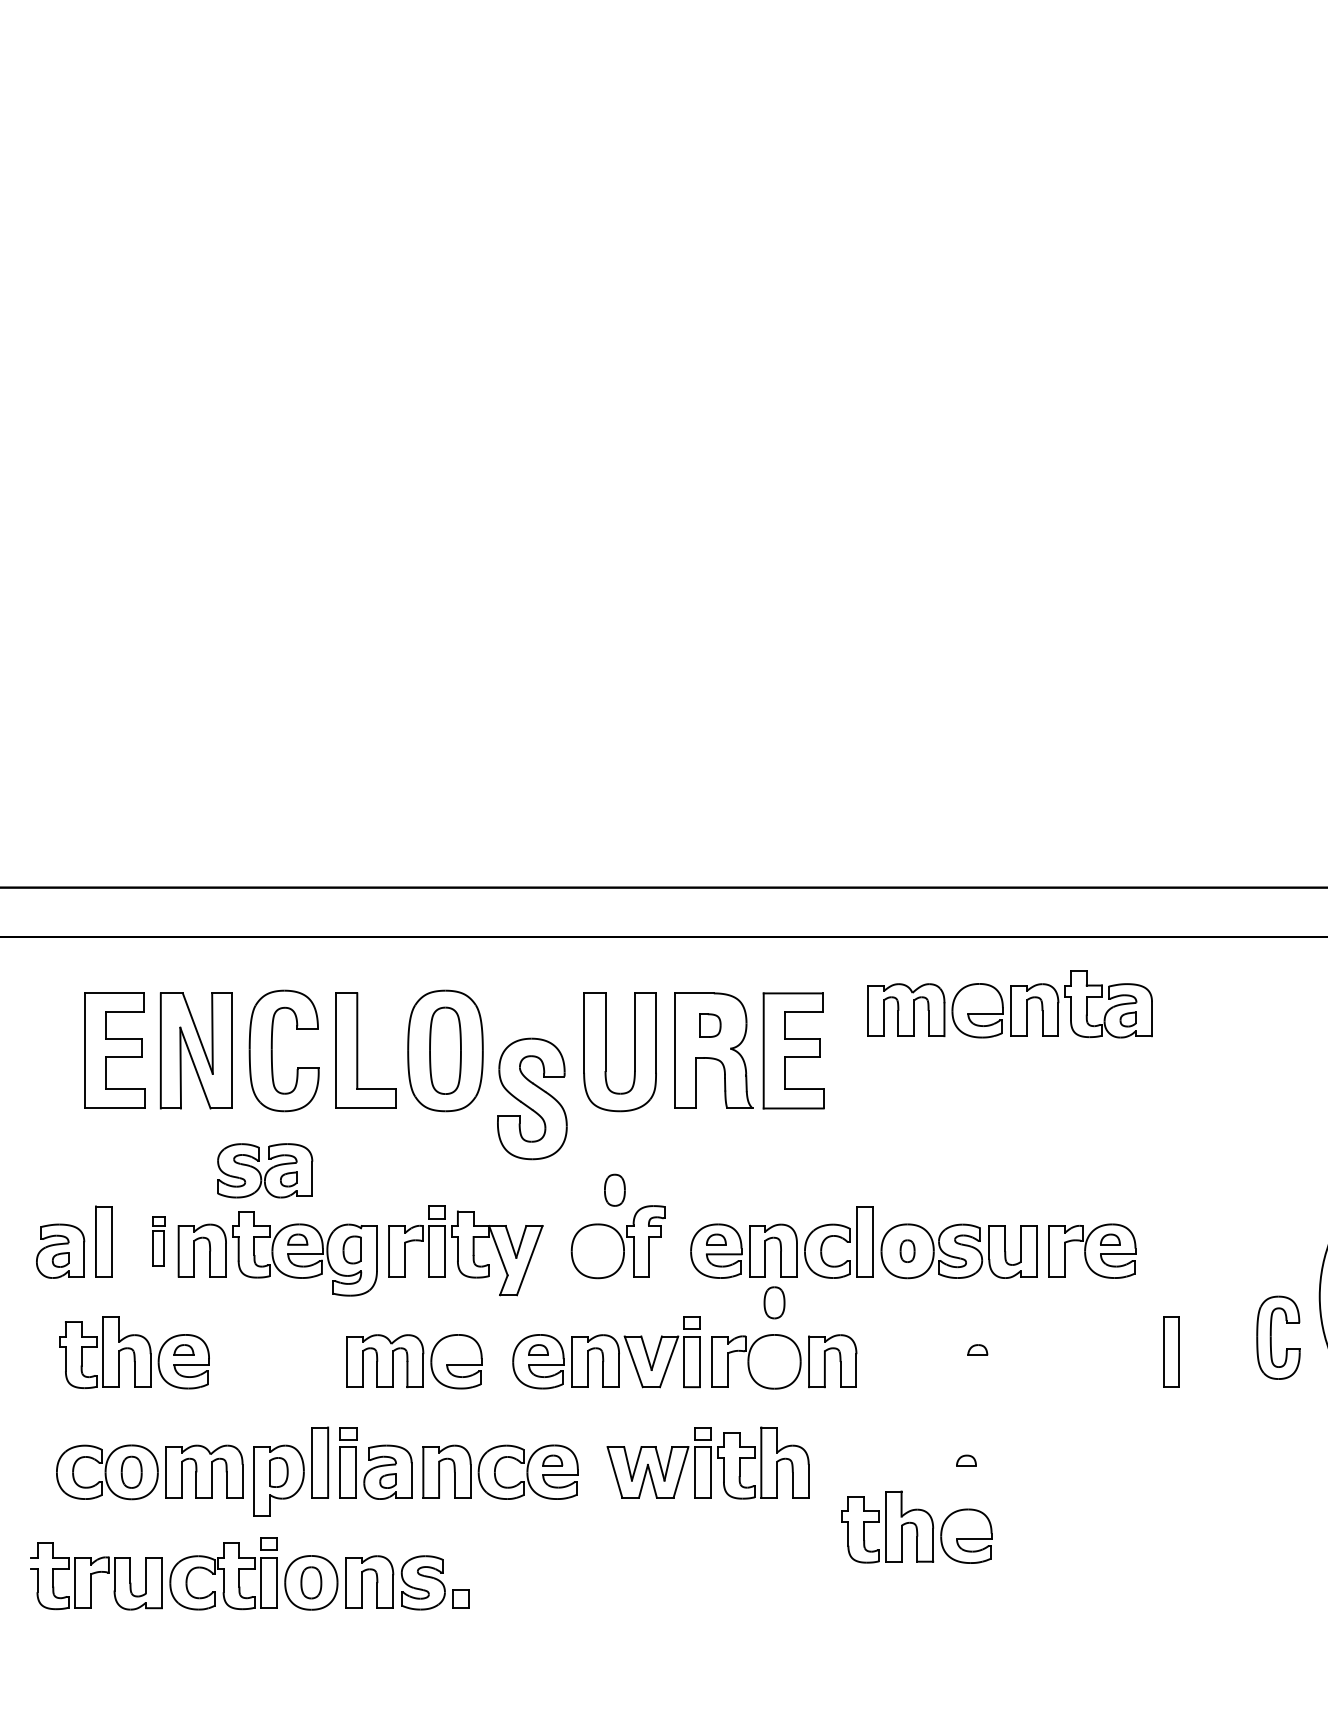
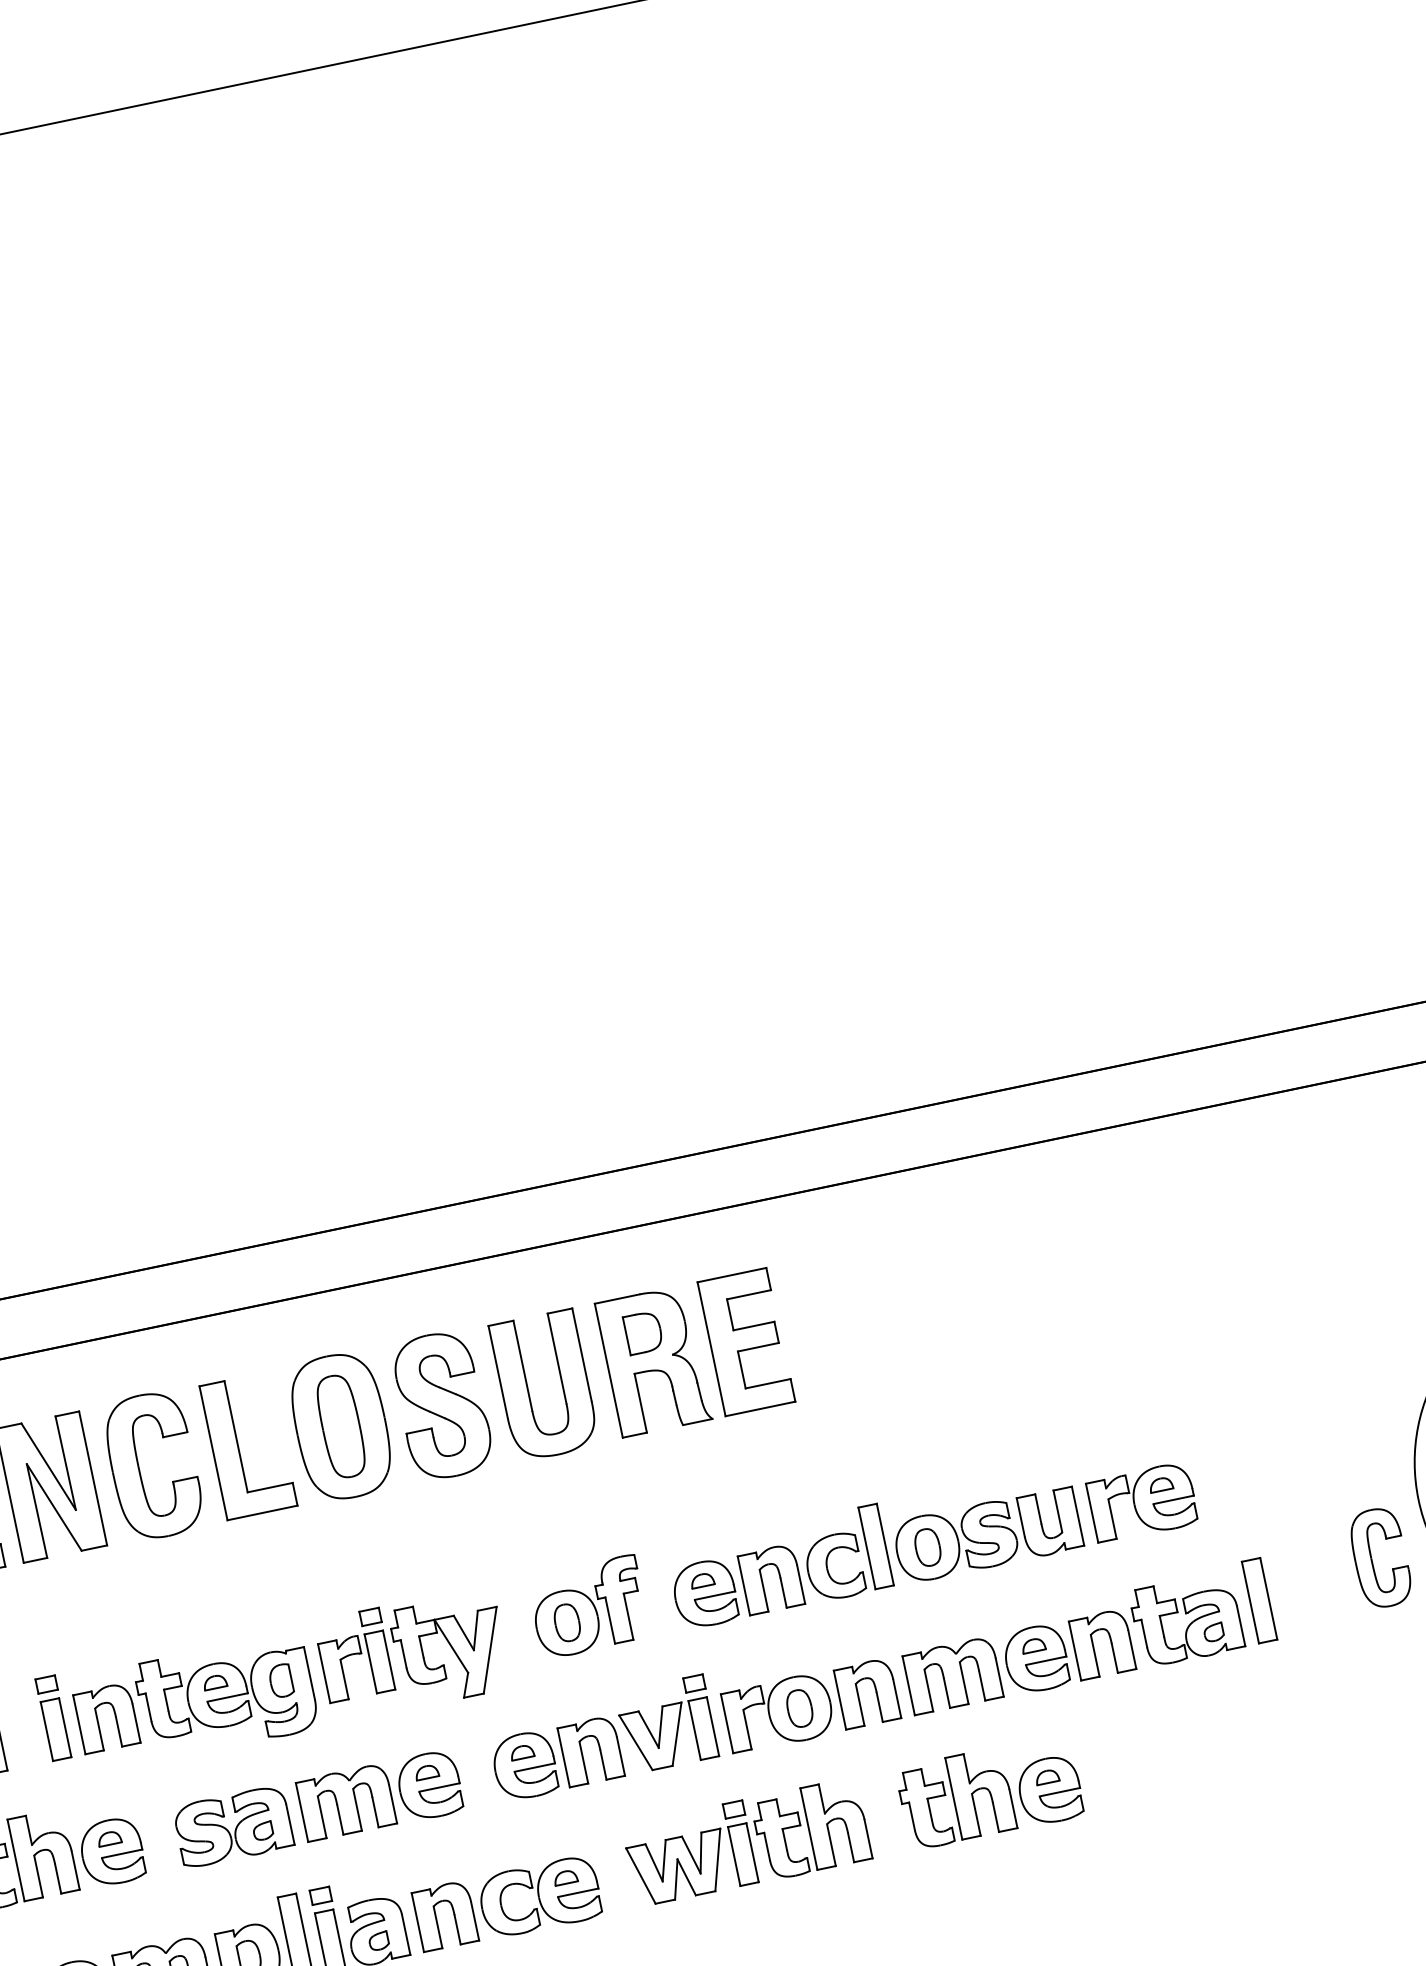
part: (1009, 1004) -> (1071, 1644), moved
part: (710, 1025) -> (643, 1332), size x1.43
part: (532, 1098) -> (442, 1404), moved
part: (265, 1170) -> (233, 1826), moved
part: (614, 1189) -> (566, 1622), moved
part: (158, 1241) -> (53, 1718), size x1.43
part: (907, 1250) -> (927, 1546), size x1.43
part: (774, 1302) -> (799, 1708), moved
part: (456, 1349) -> (426, 1771), added
part: (916, 1526) -> (989, 1791), moved

